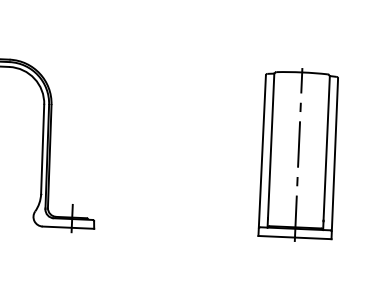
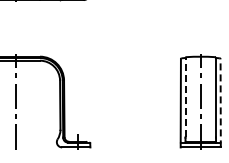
line: (271, 145) -> (185, 97), solid -> dashed
line: (334, 157) -> (220, 102), solid -> dashed

